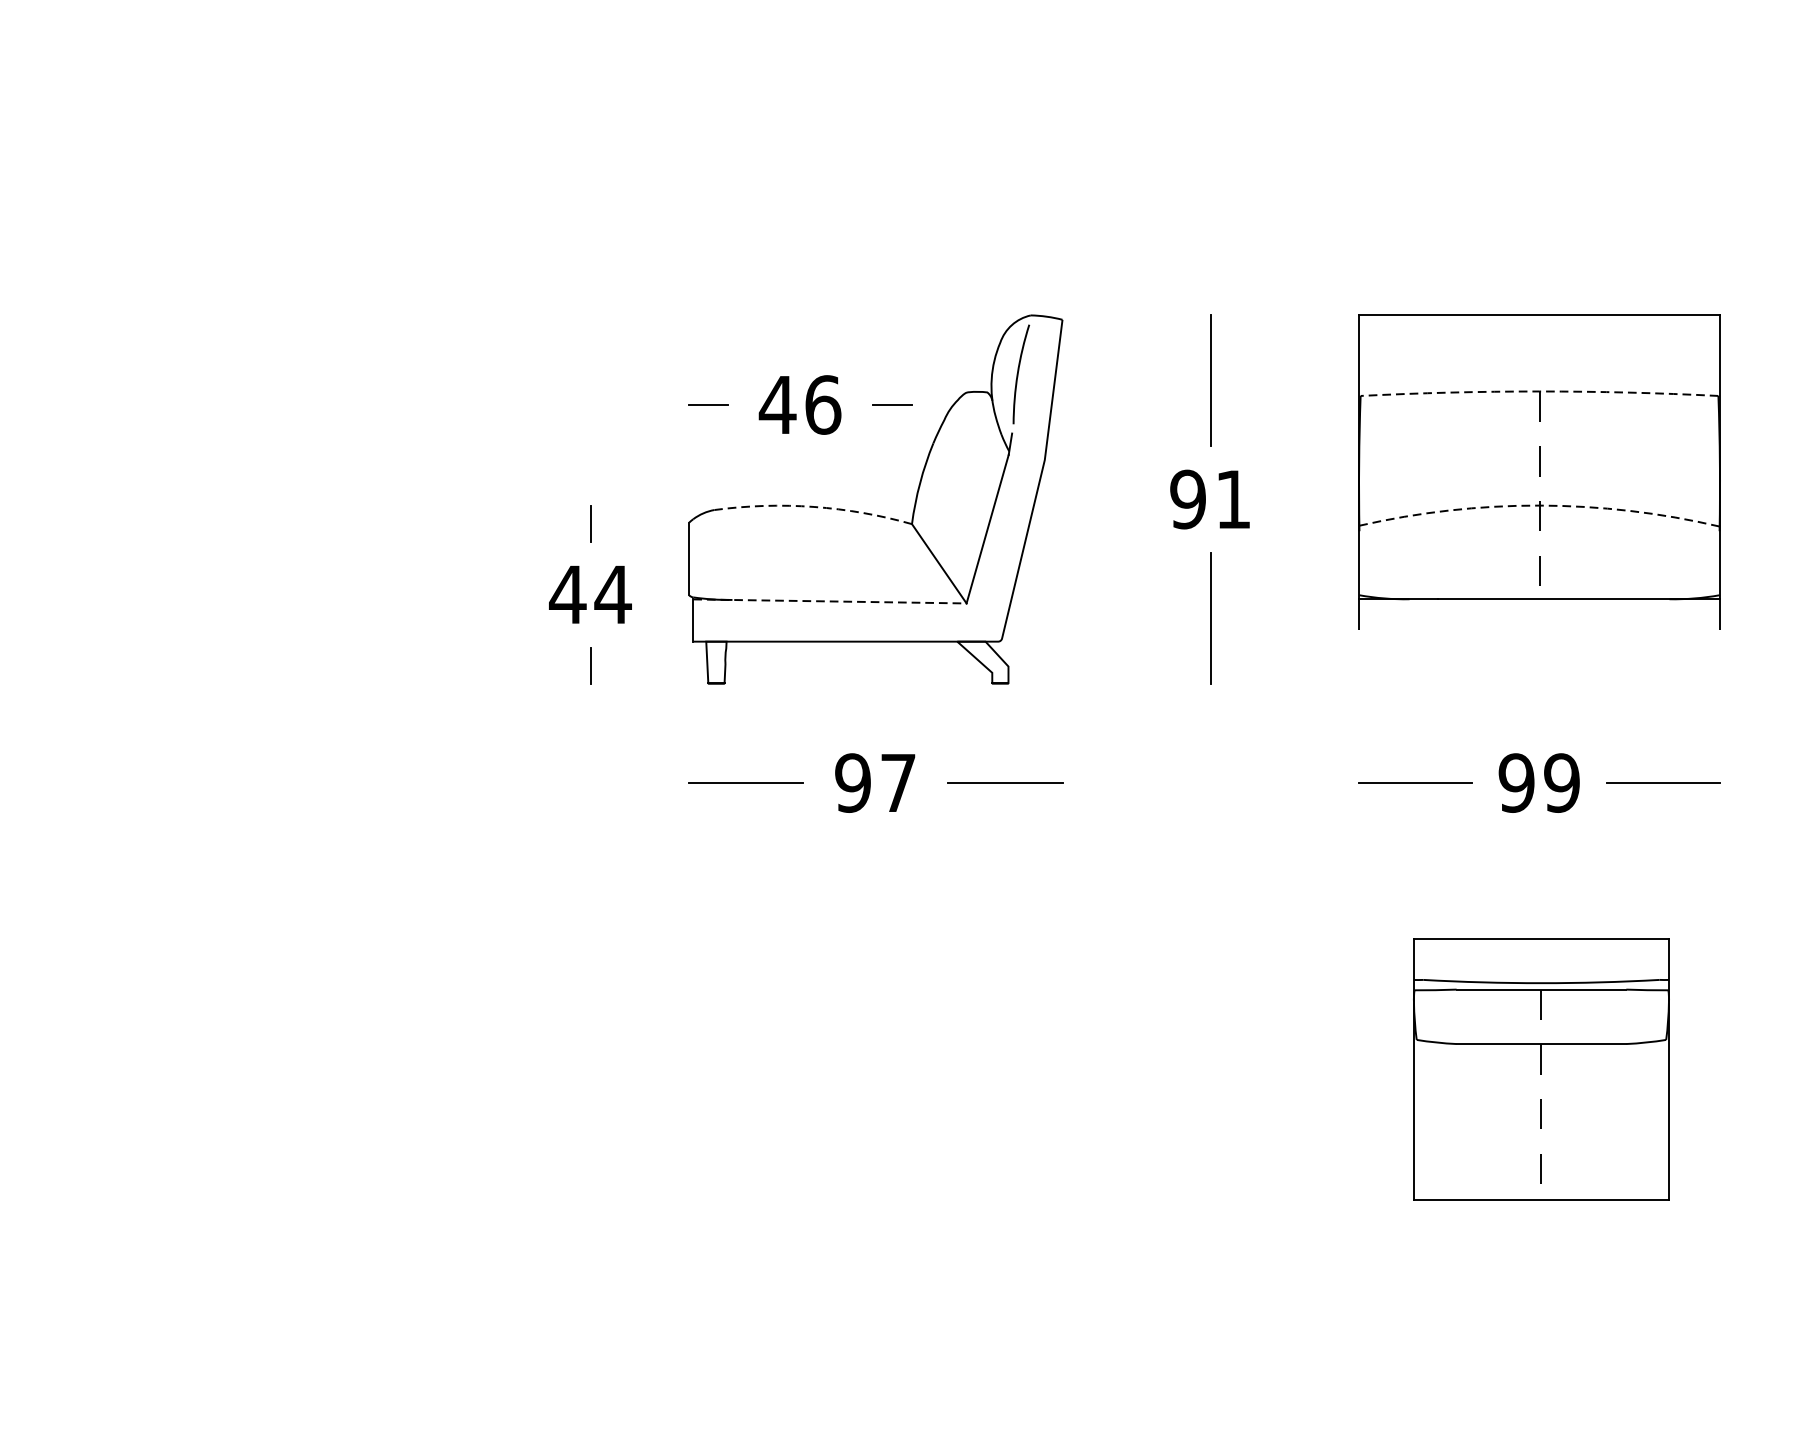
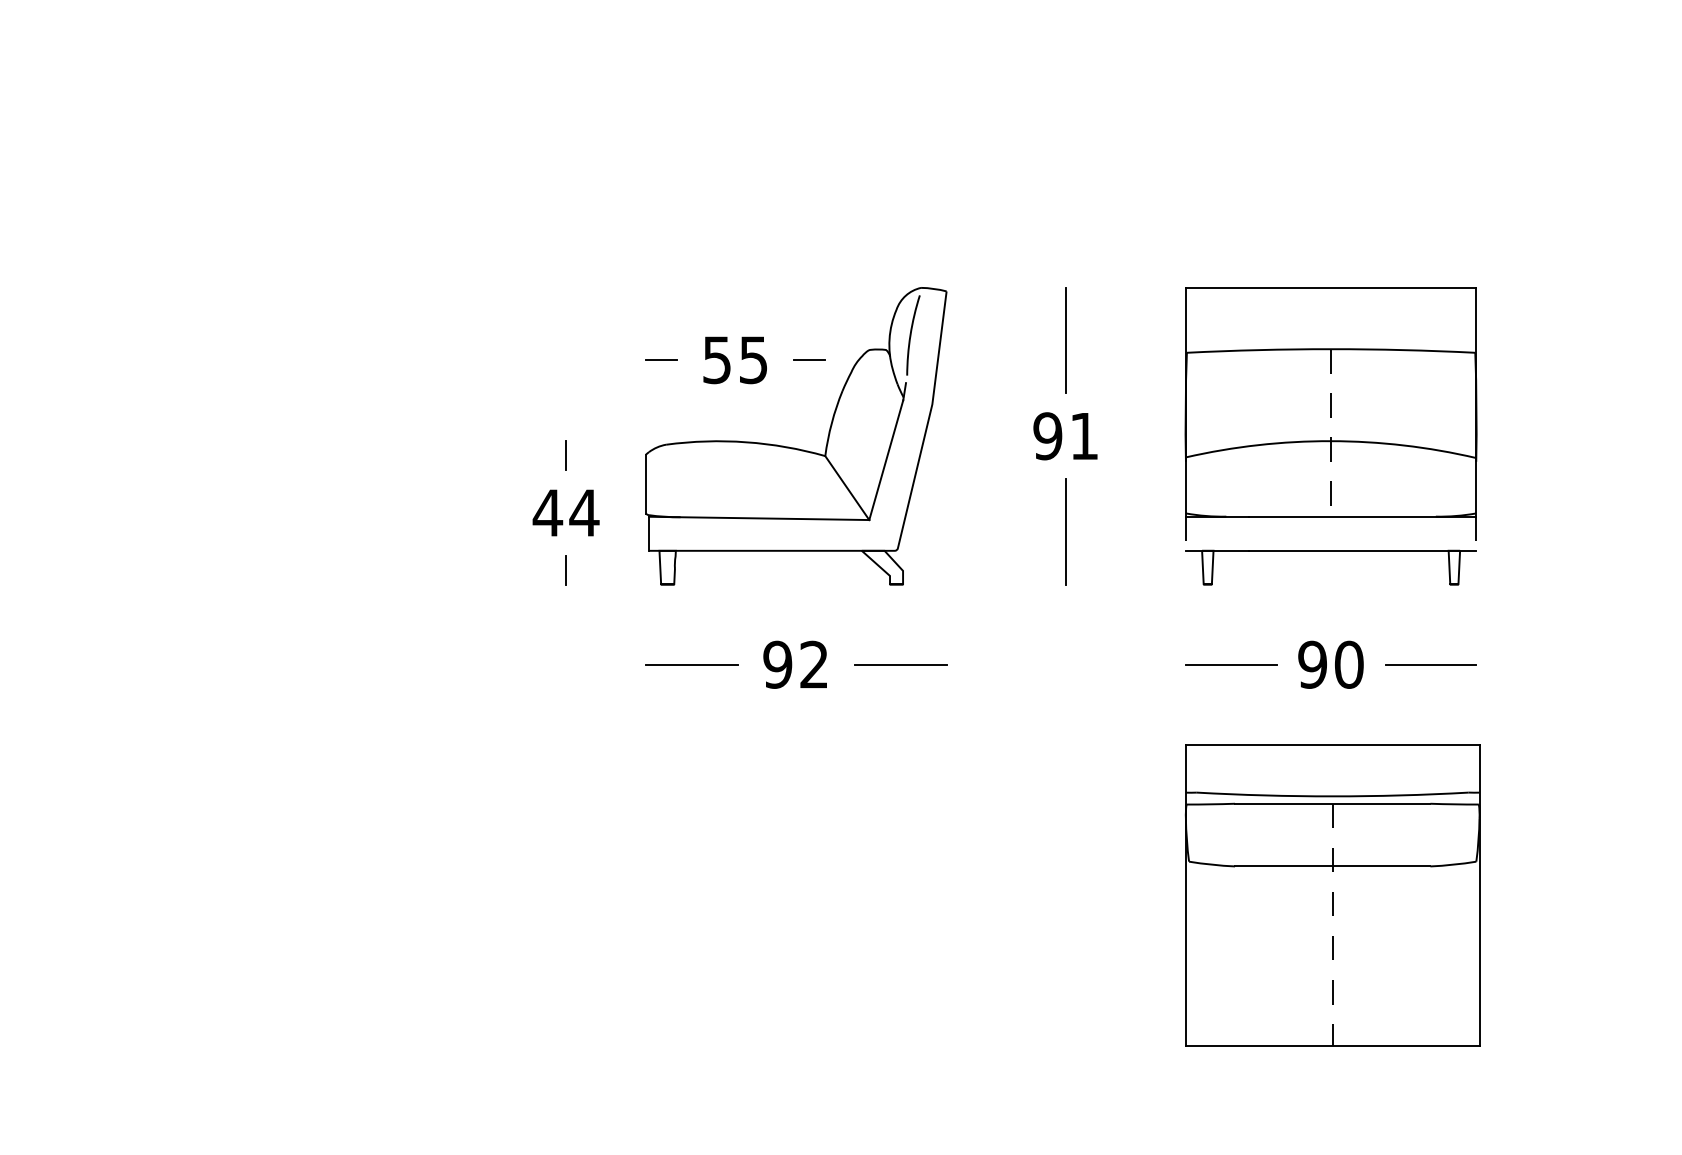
arc: (1540, 391) -> (1331, 349), dashed -> solid
text: (799, 405) -> (734, 360), 46 -> 55
arc: (1540, 506) -> (1331, 441), dashed -> solid
arc: (814, 507) -> (746, 442), dashed -> solid
line: (830, 601) -> (759, 518), dashed -> solid
part: (1538, 642) -> (1330, 551), added
text: (897, 782) -> (813, 664), 97 -> 92
text: (1561, 782) -> (1348, 664), 99 -> 90
part: (1541, 1069) -> (1332, 895), size x1.43

